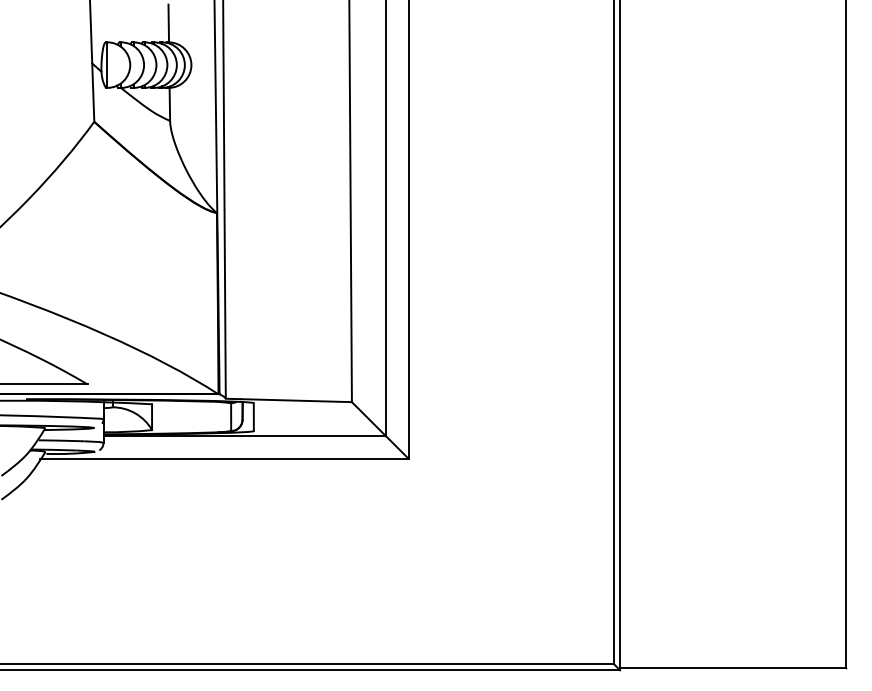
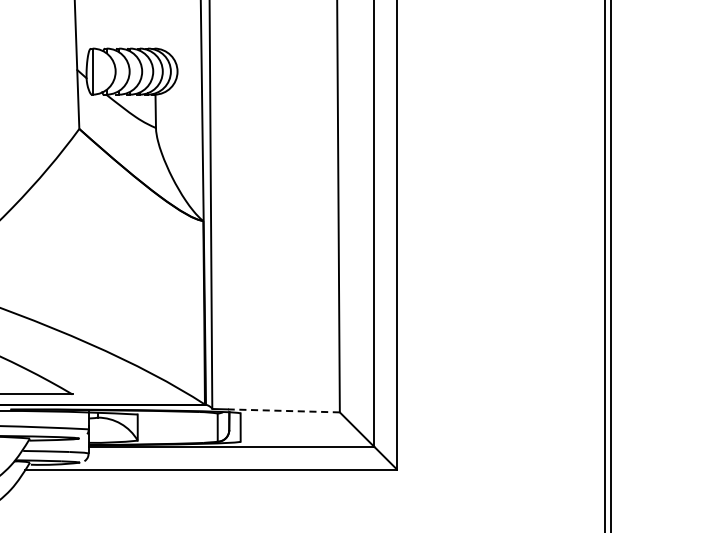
line: (168, 23) -> (154, 29), removed
line: (296, 400) -> (283, 410), solid -> dashed

